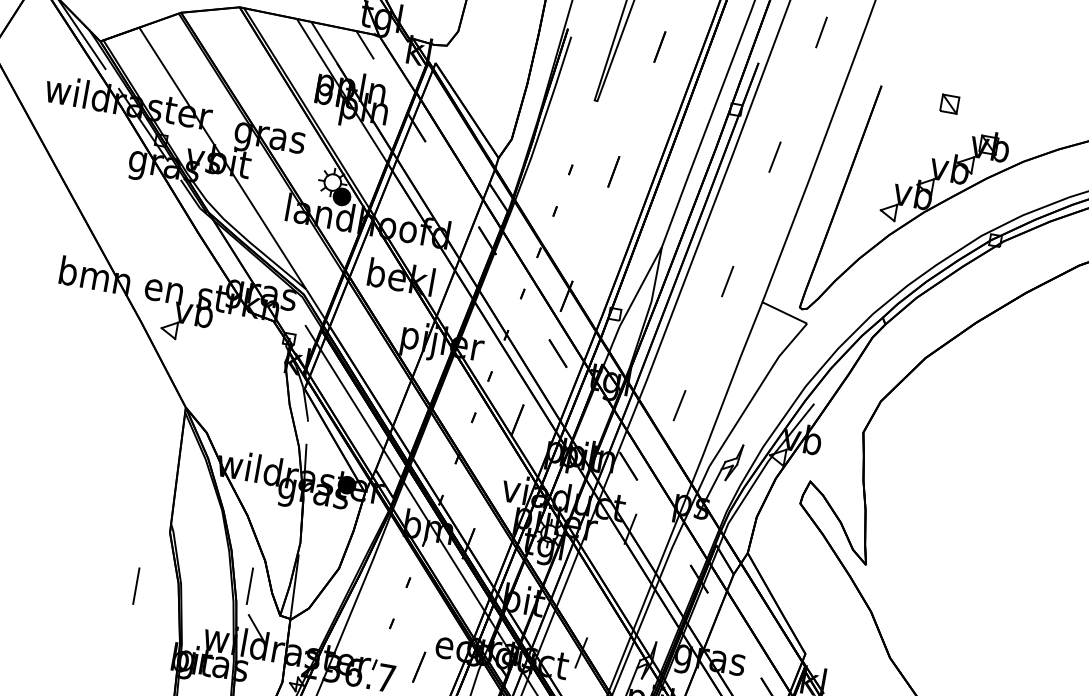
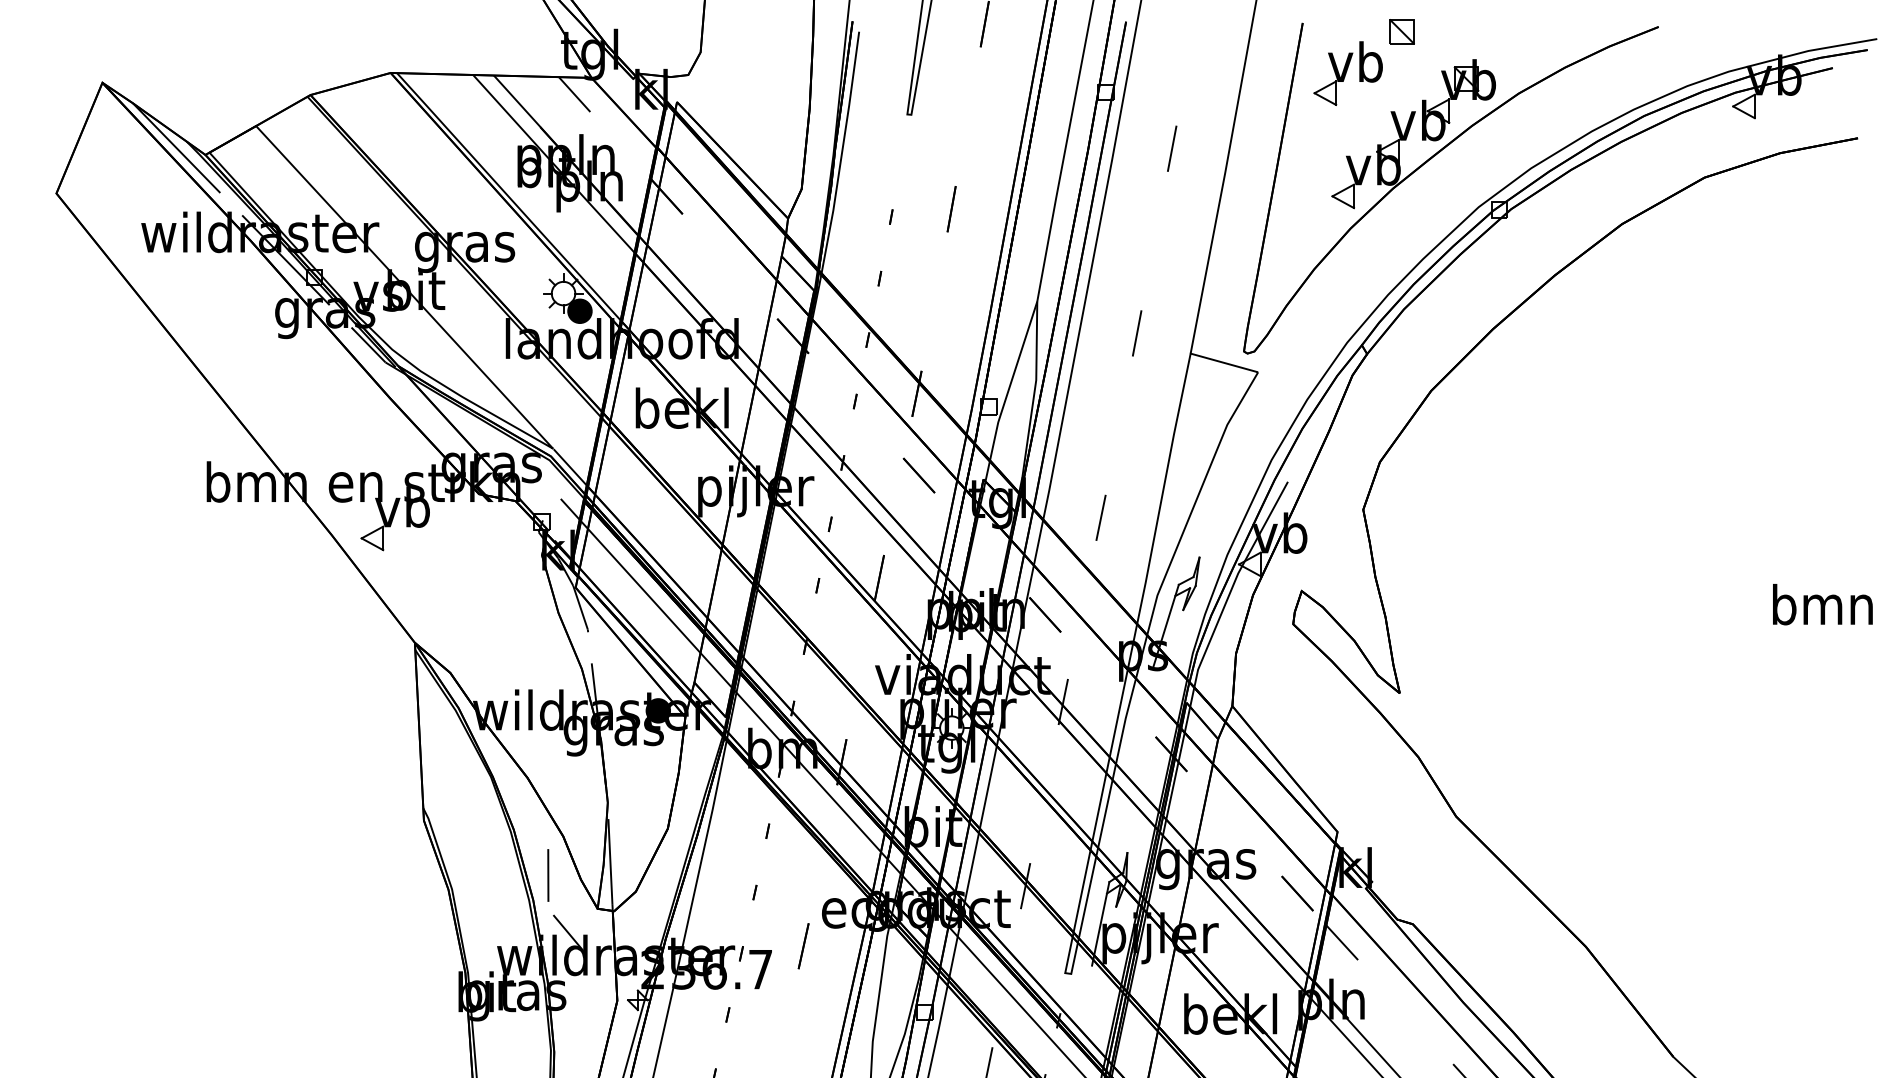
part: (906, 126) -> (1347, 73), added
line: (136, 586) -> (390, 903), removed

